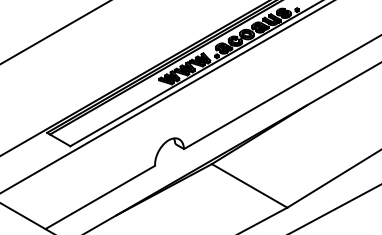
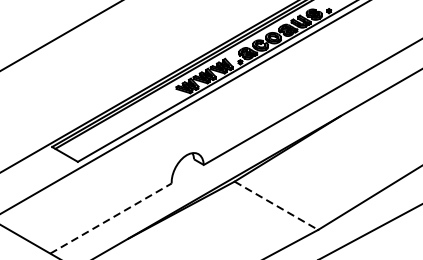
line: (249, 185) -> (276, 205), solid -> dashed
line: (100, 197) -> (111, 218), solid -> dashed

